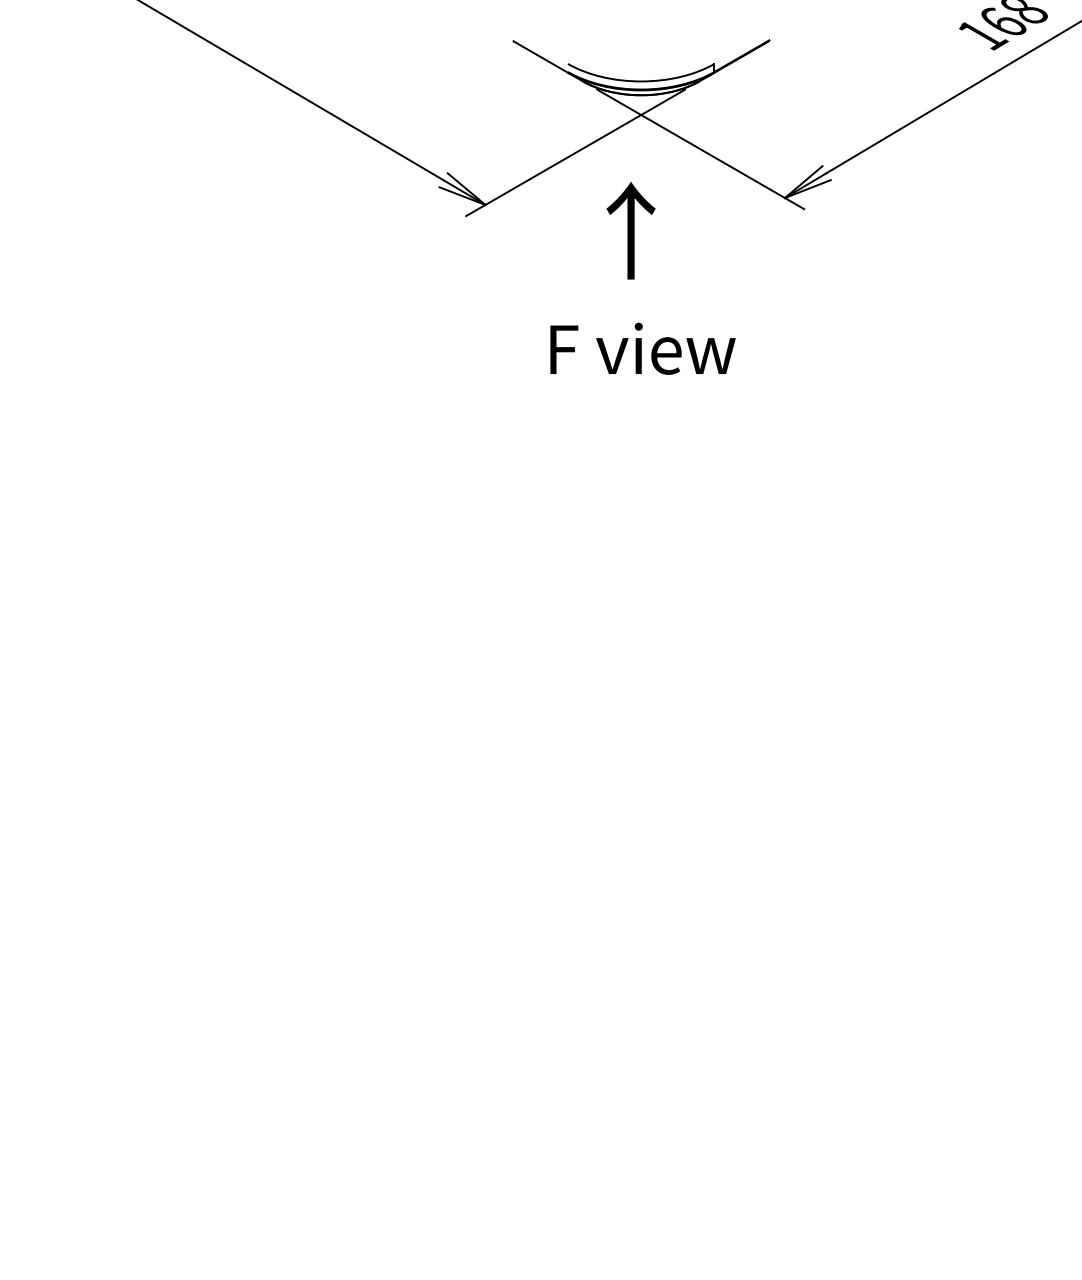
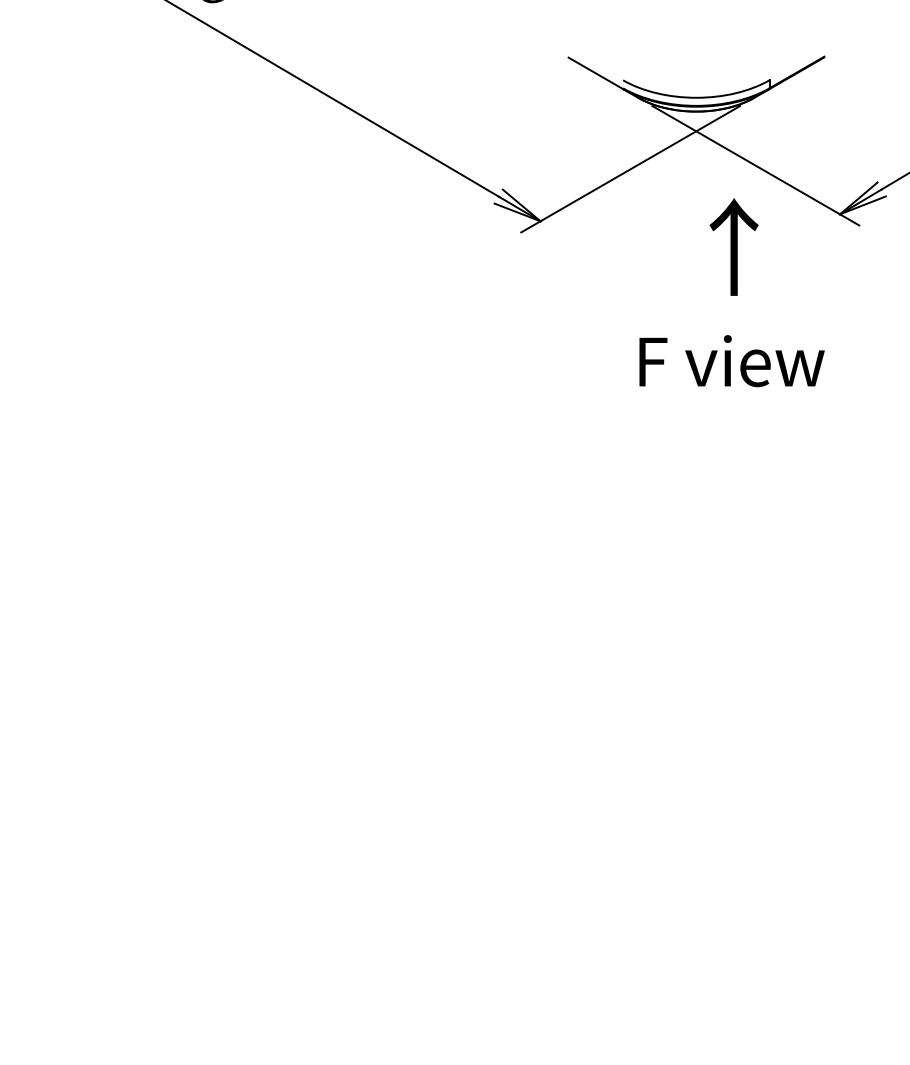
text: (630, 230) -> (733, 246), moved
text: (642, 348) -> (731, 360), moved

